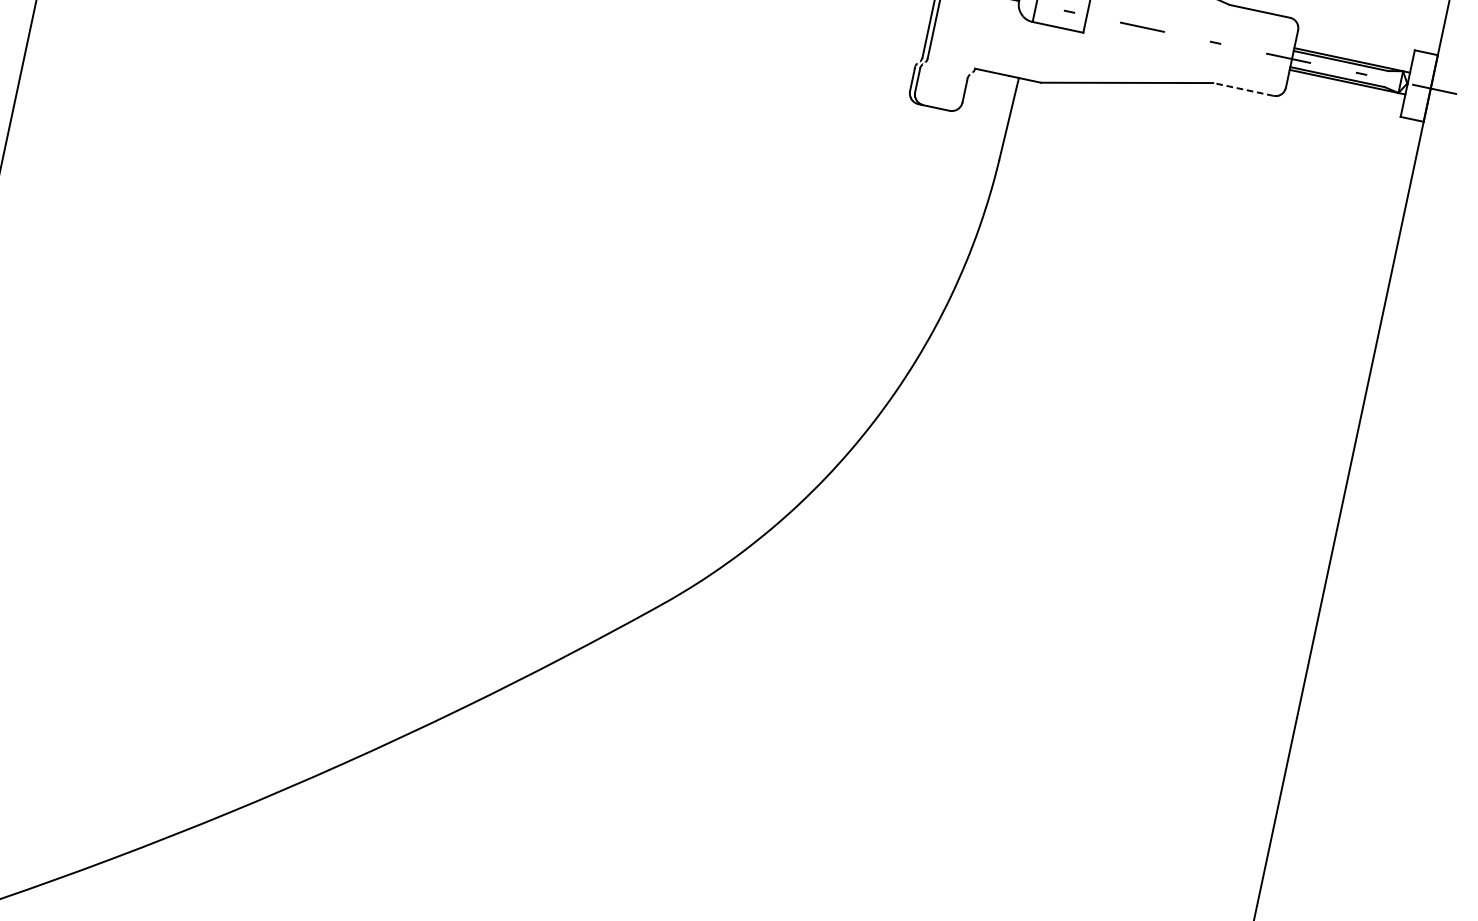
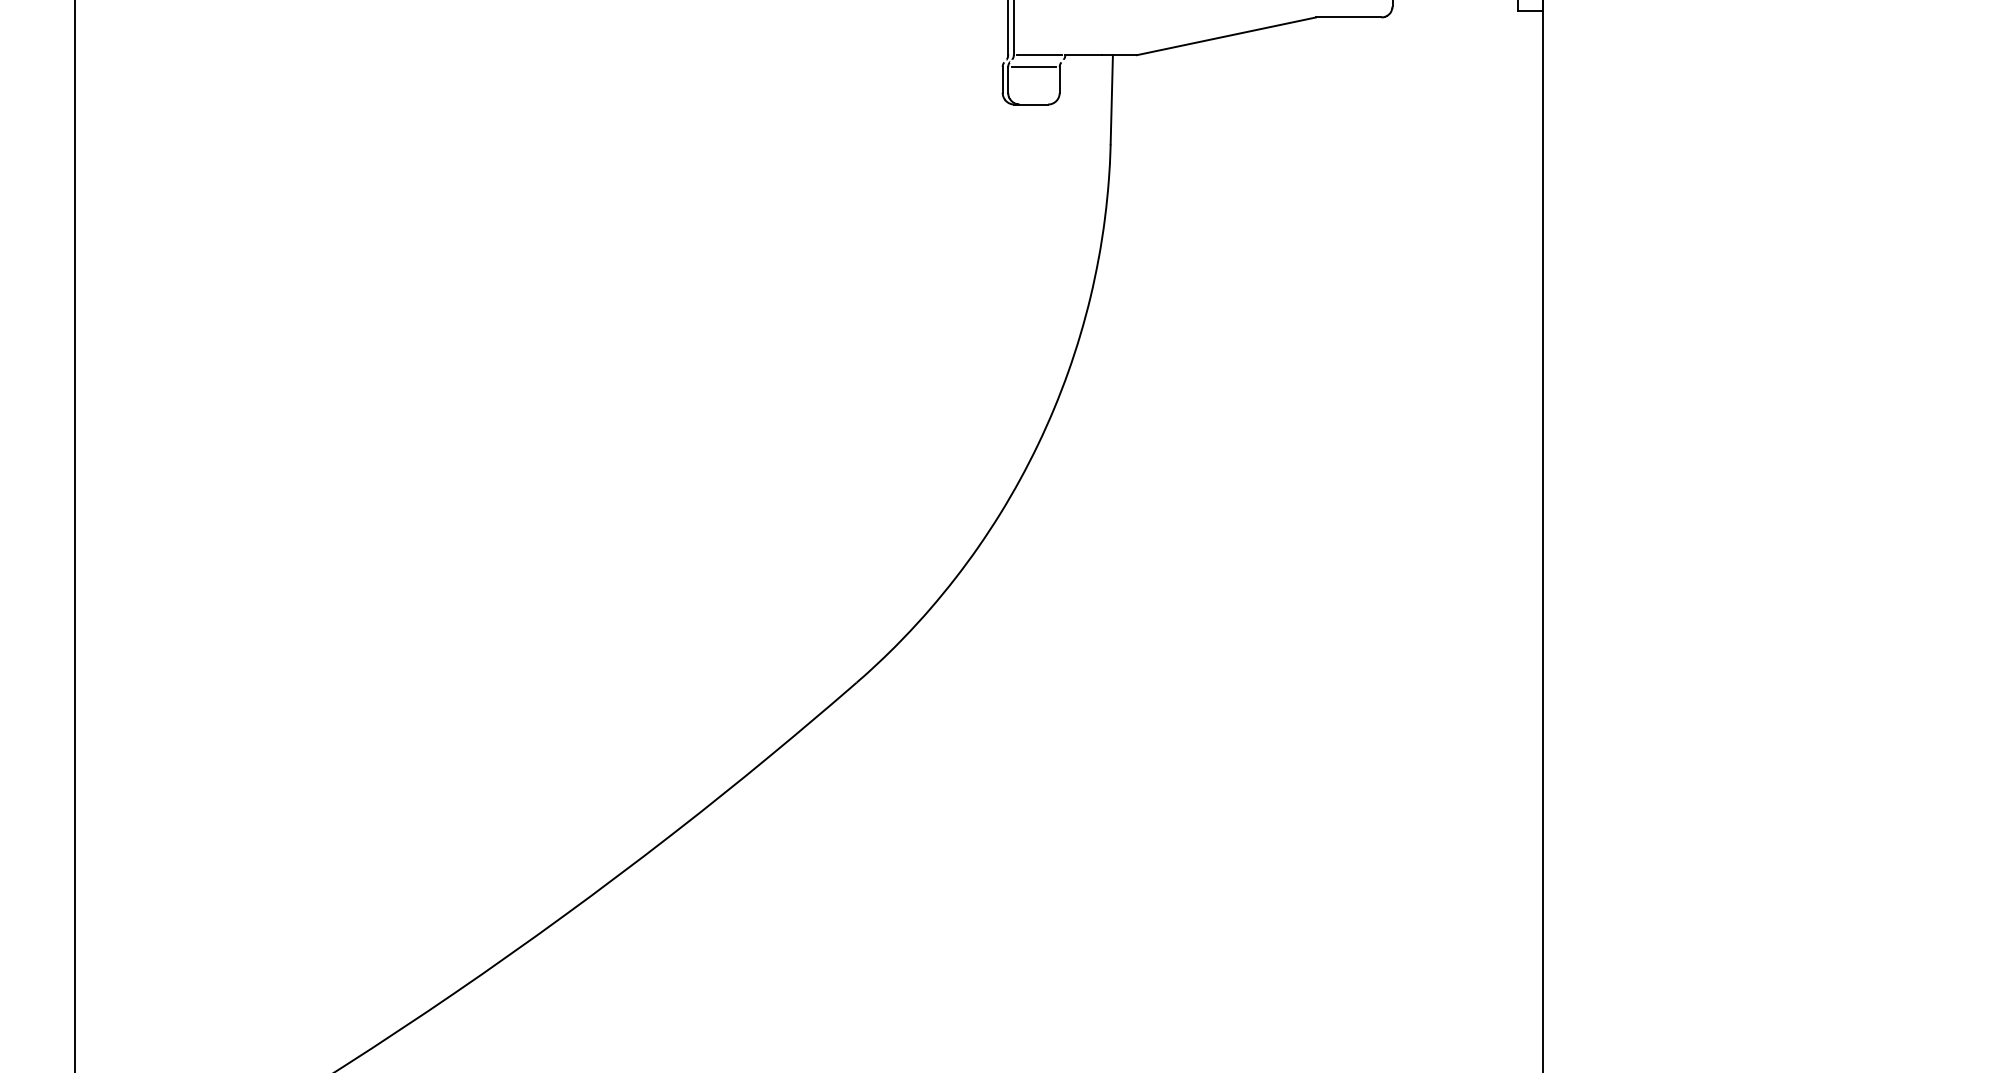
line: (951, 63) -> (1039, 55), added
line: (943, 72) -> (1033, 66), added
line: (1243, 89) -> (1348, 17), dashed -> solid

